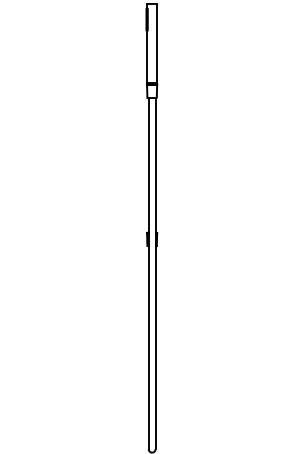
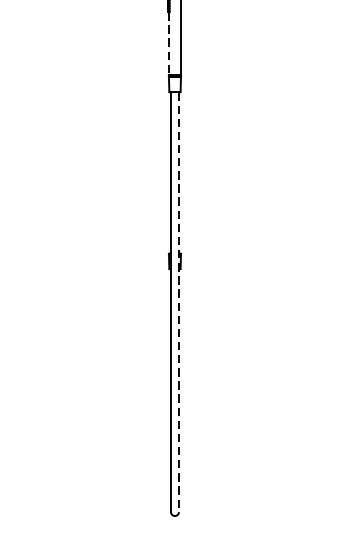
line: (146, 57) -> (168, 44), solid -> dashed
line: (155, 273) -> (179, 302), solid -> dashed

